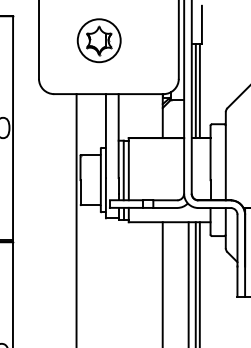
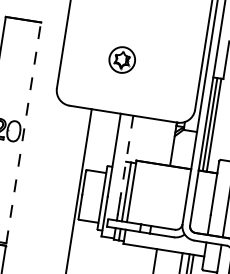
part: (98, 40) -> (121, 59), size x0.6
line: (13, 128) -> (24, 133), solid -> dashed
line: (118, 136) -> (126, 157), solid -> dashed

